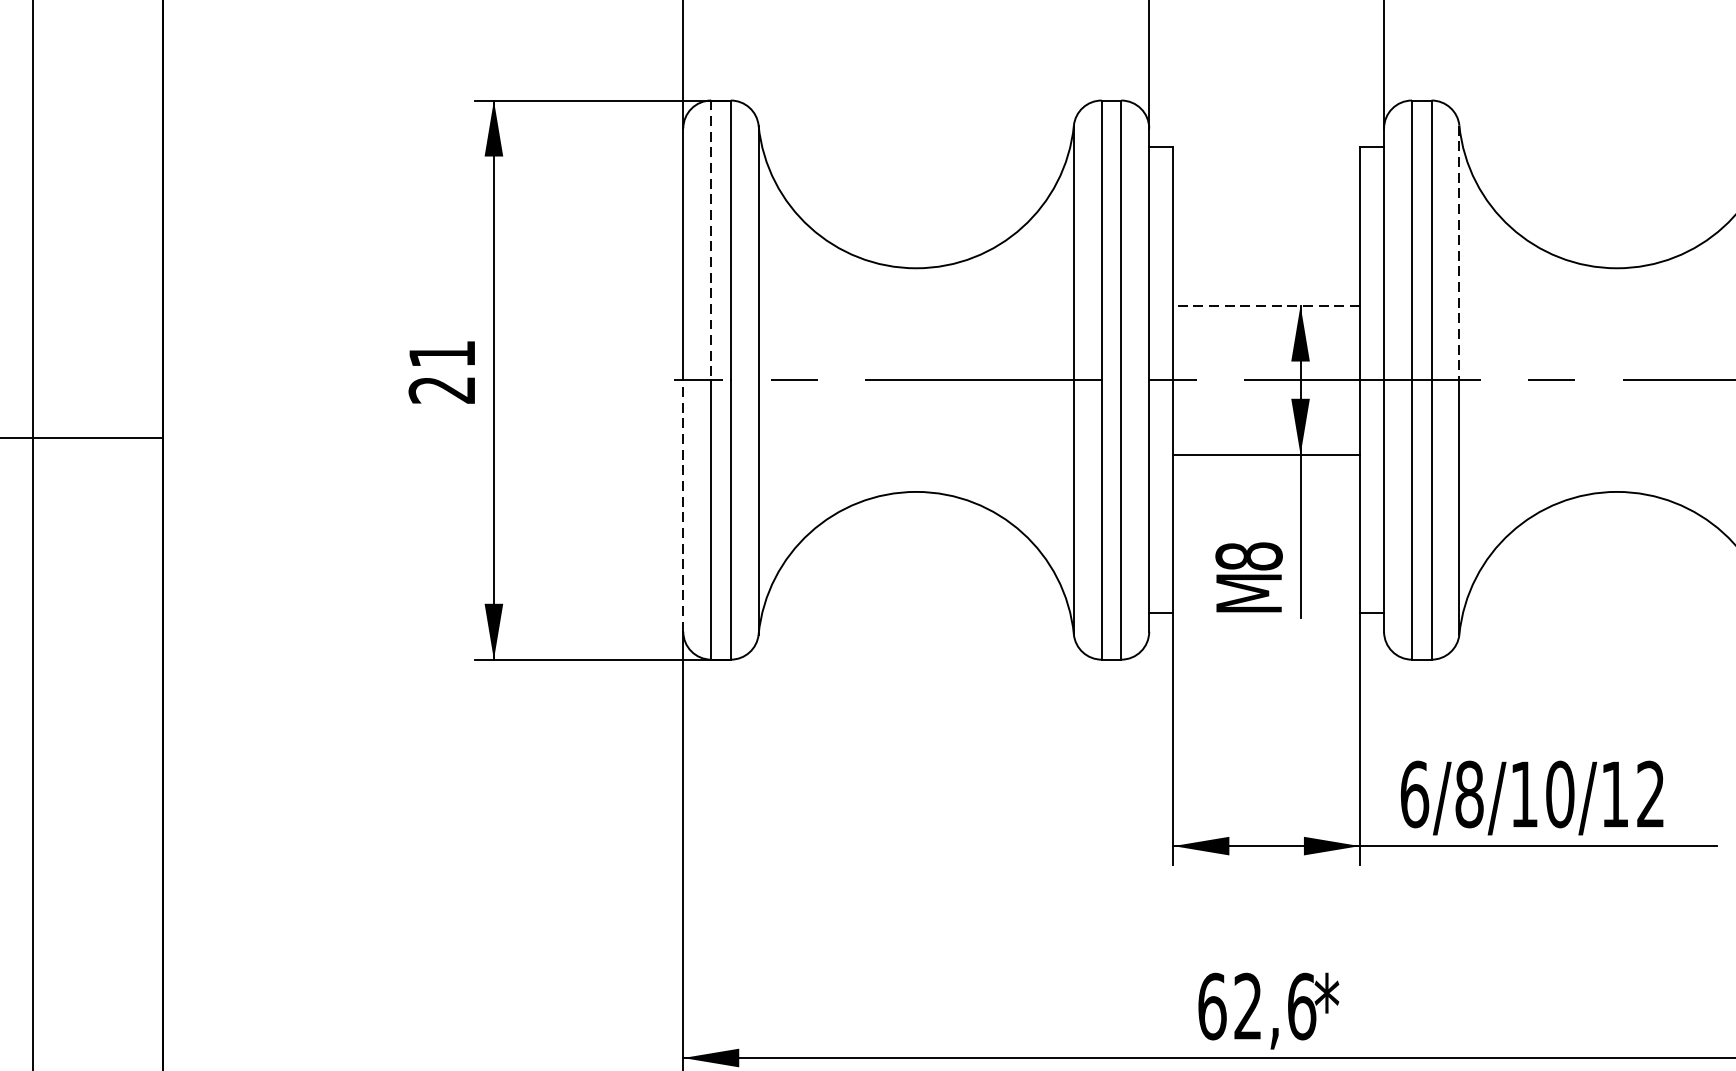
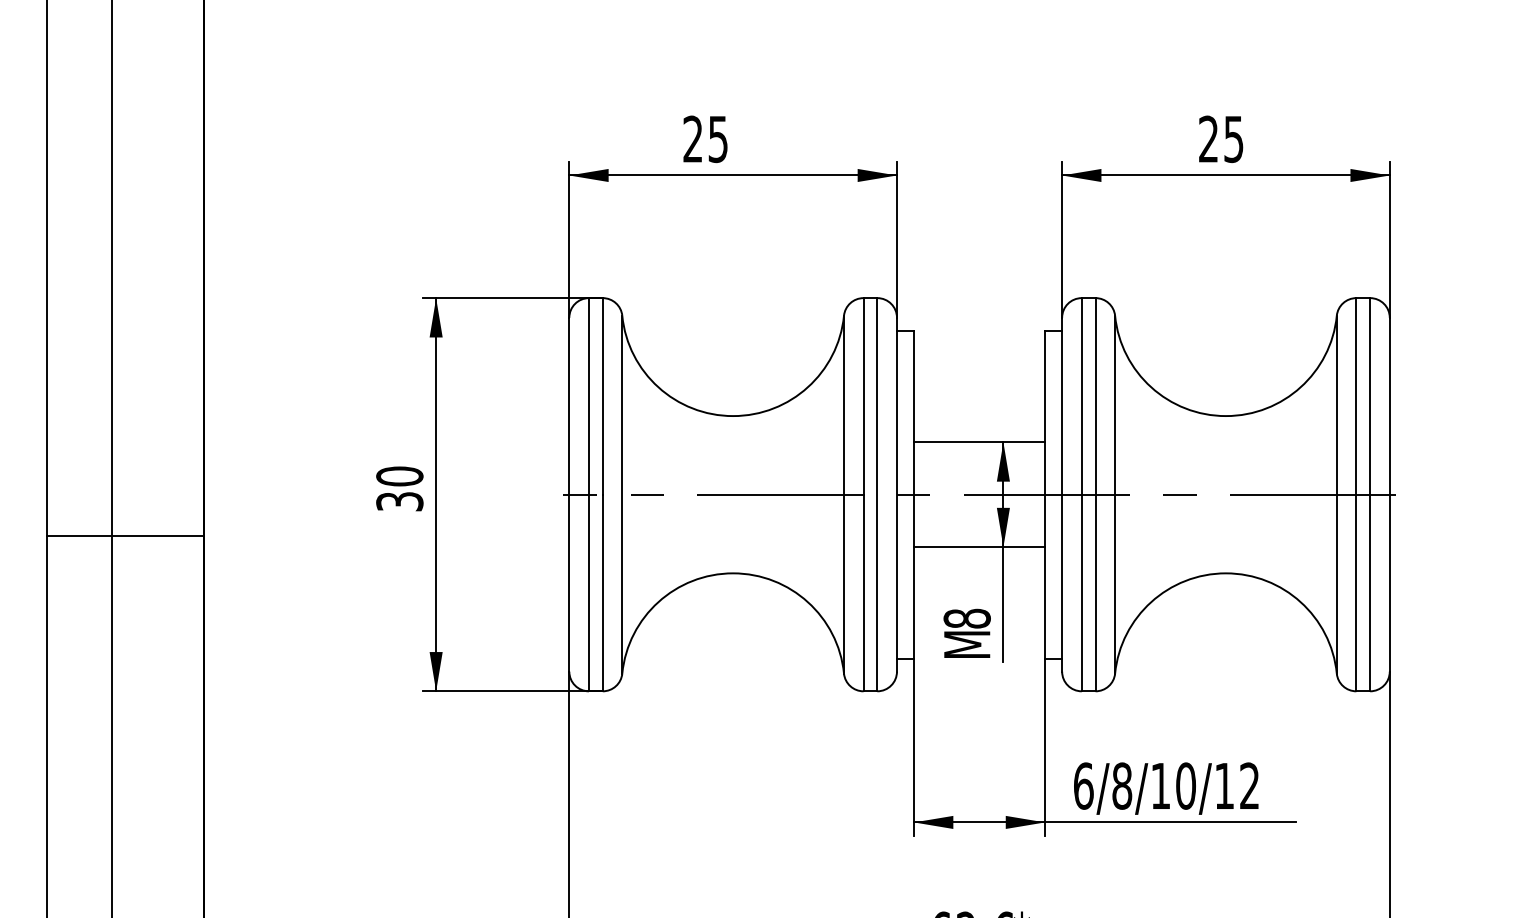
line: (710, 240) -> (588, 396), dashed -> solid
line: (1459, 253) -> (1115, 405), dashed -> solid
line: (1266, 305) -> (979, 442), dashed -> solid
text: (441, 371) -> (399, 488), 21 -> 30
line: (683, 504) -> (569, 582), dashed -> solid

